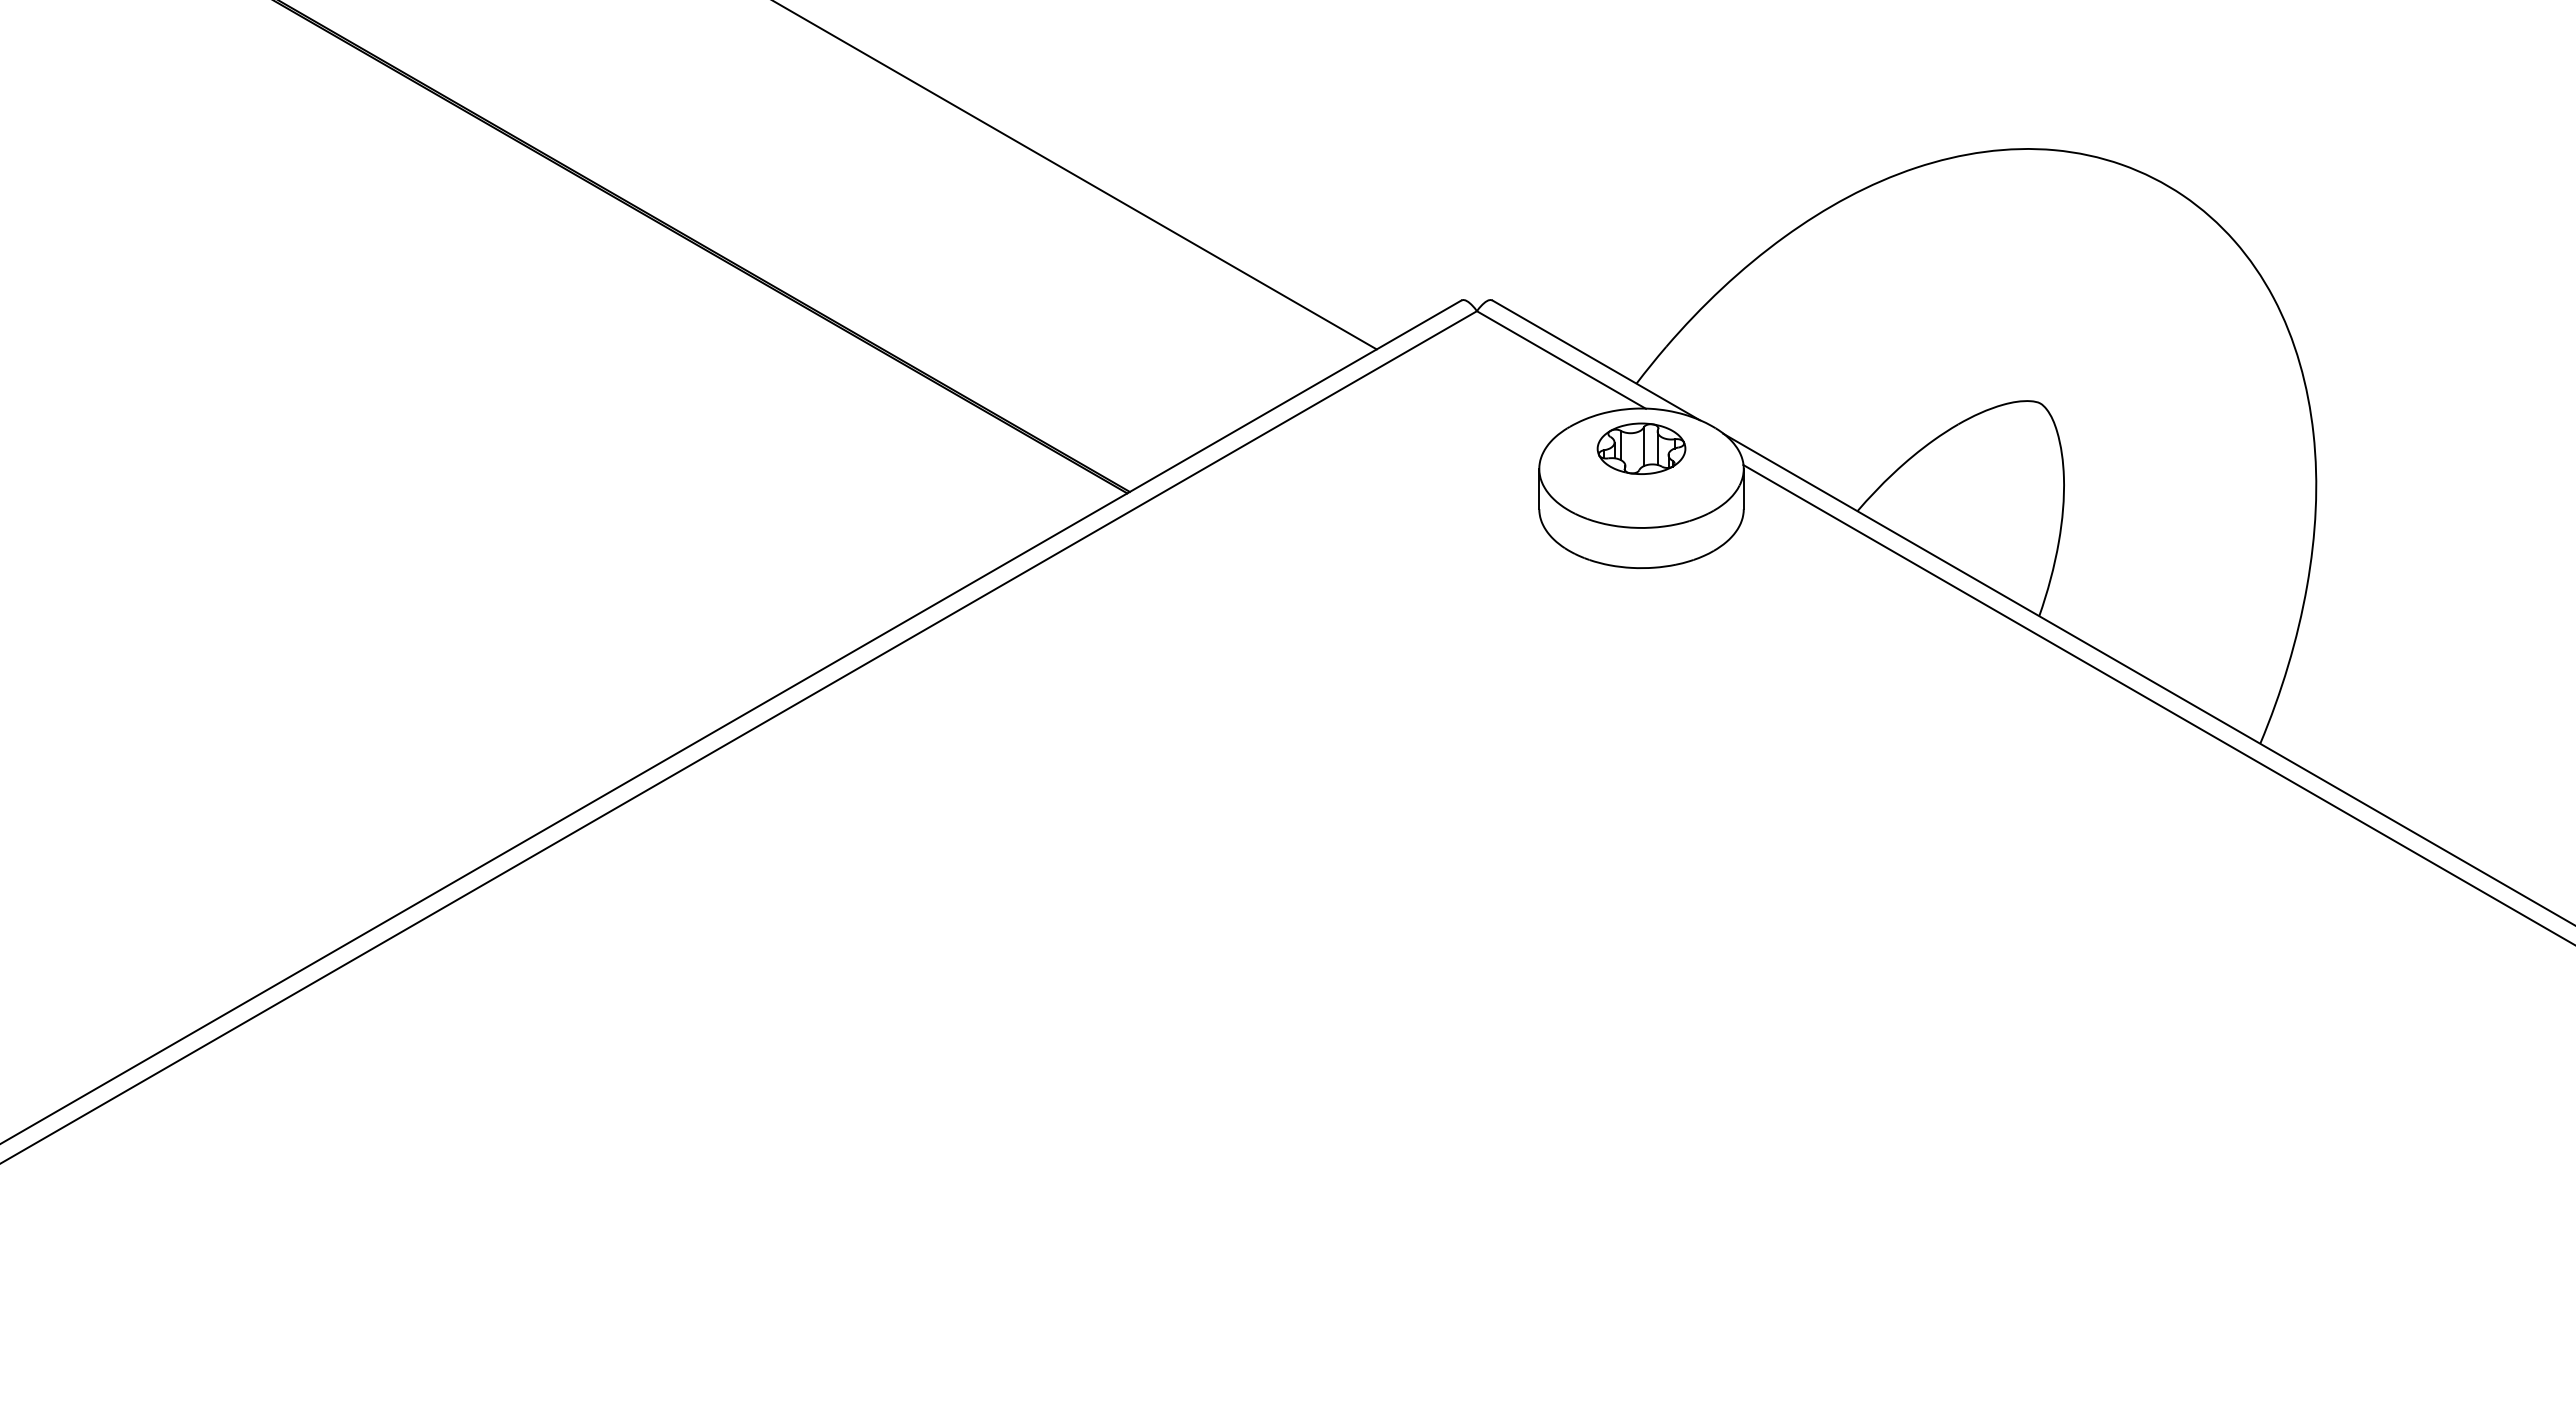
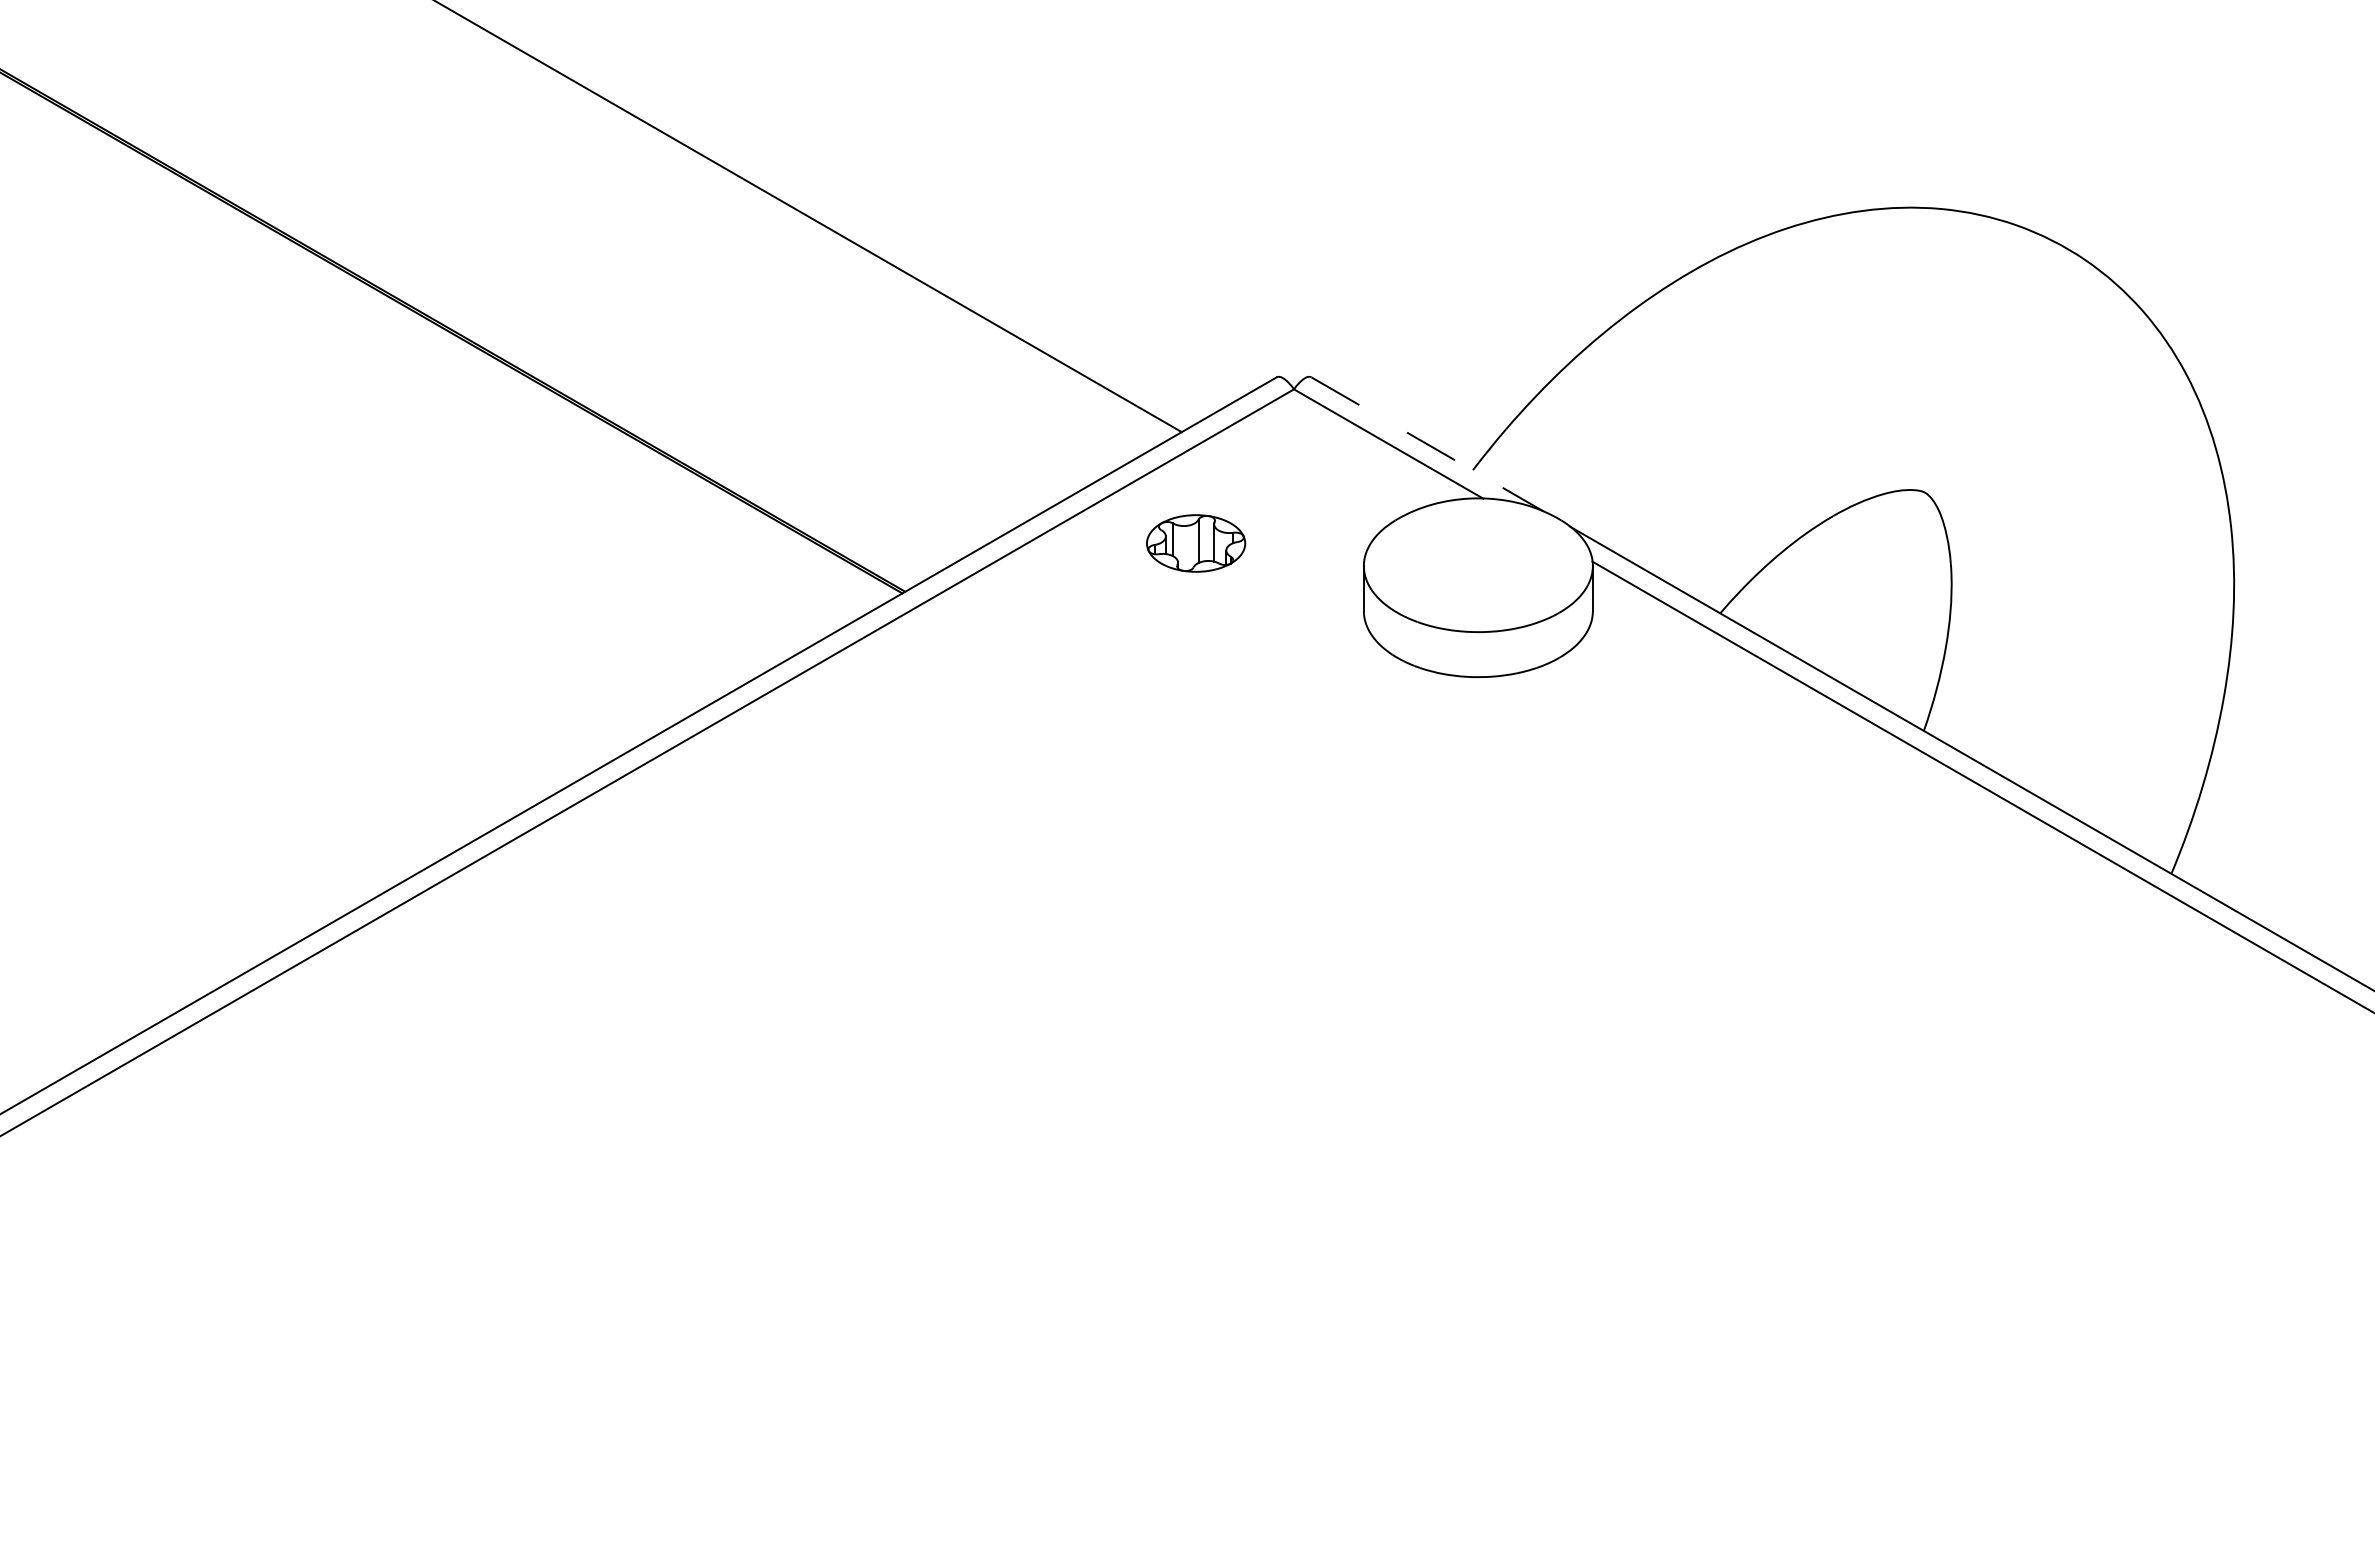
line: (1596, 360) -> (1427, 444), solid -> dashed
part: (1641, 448) -> (1196, 543), moved

